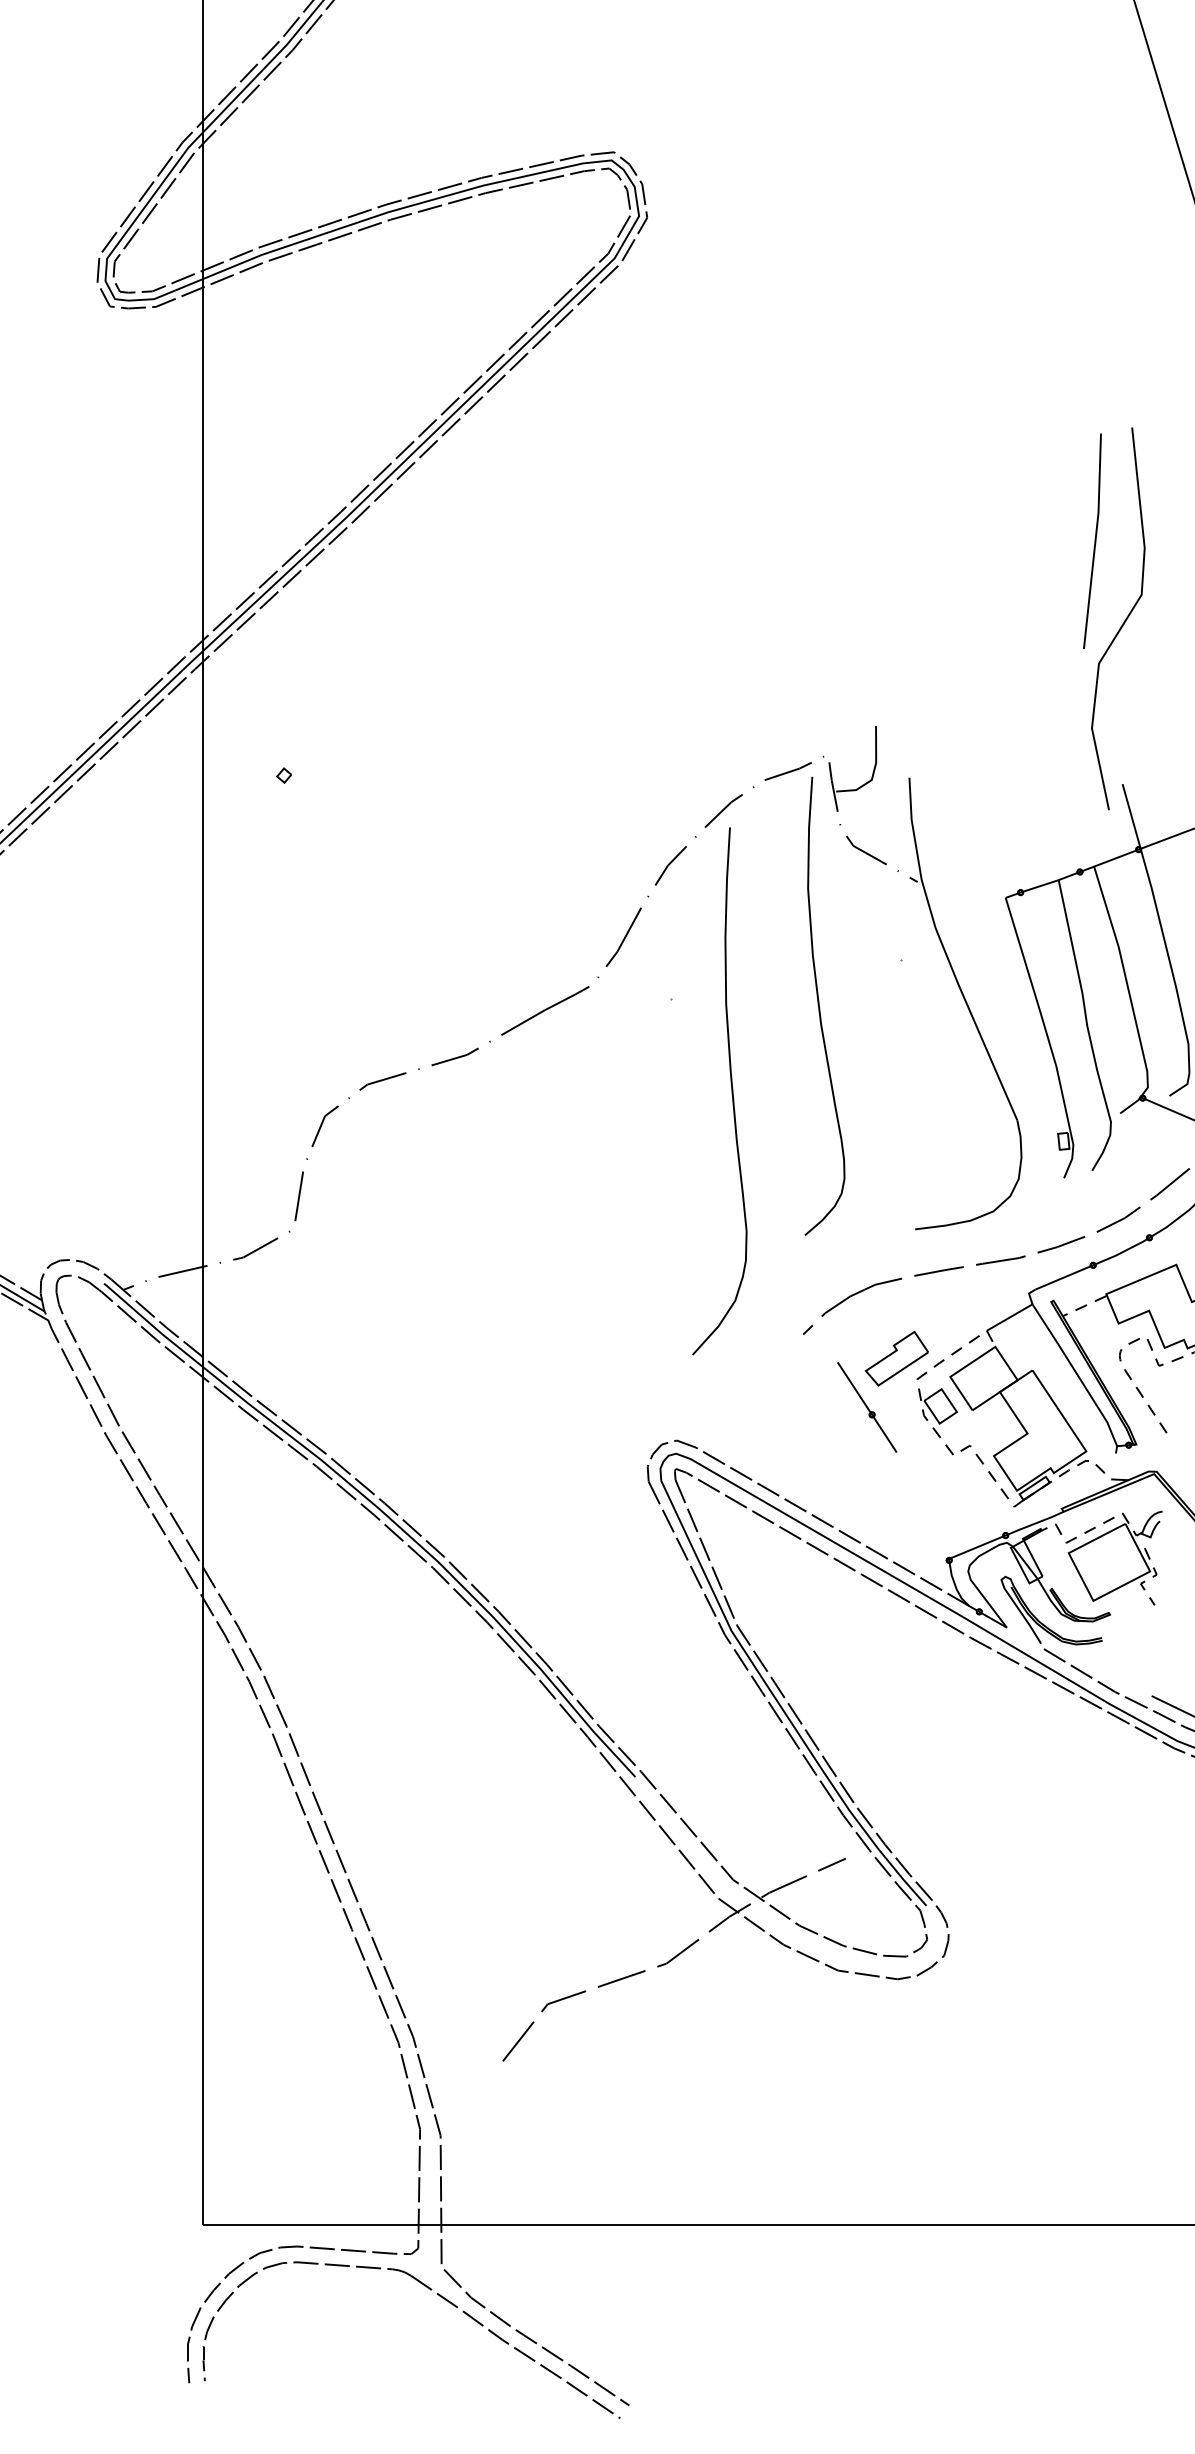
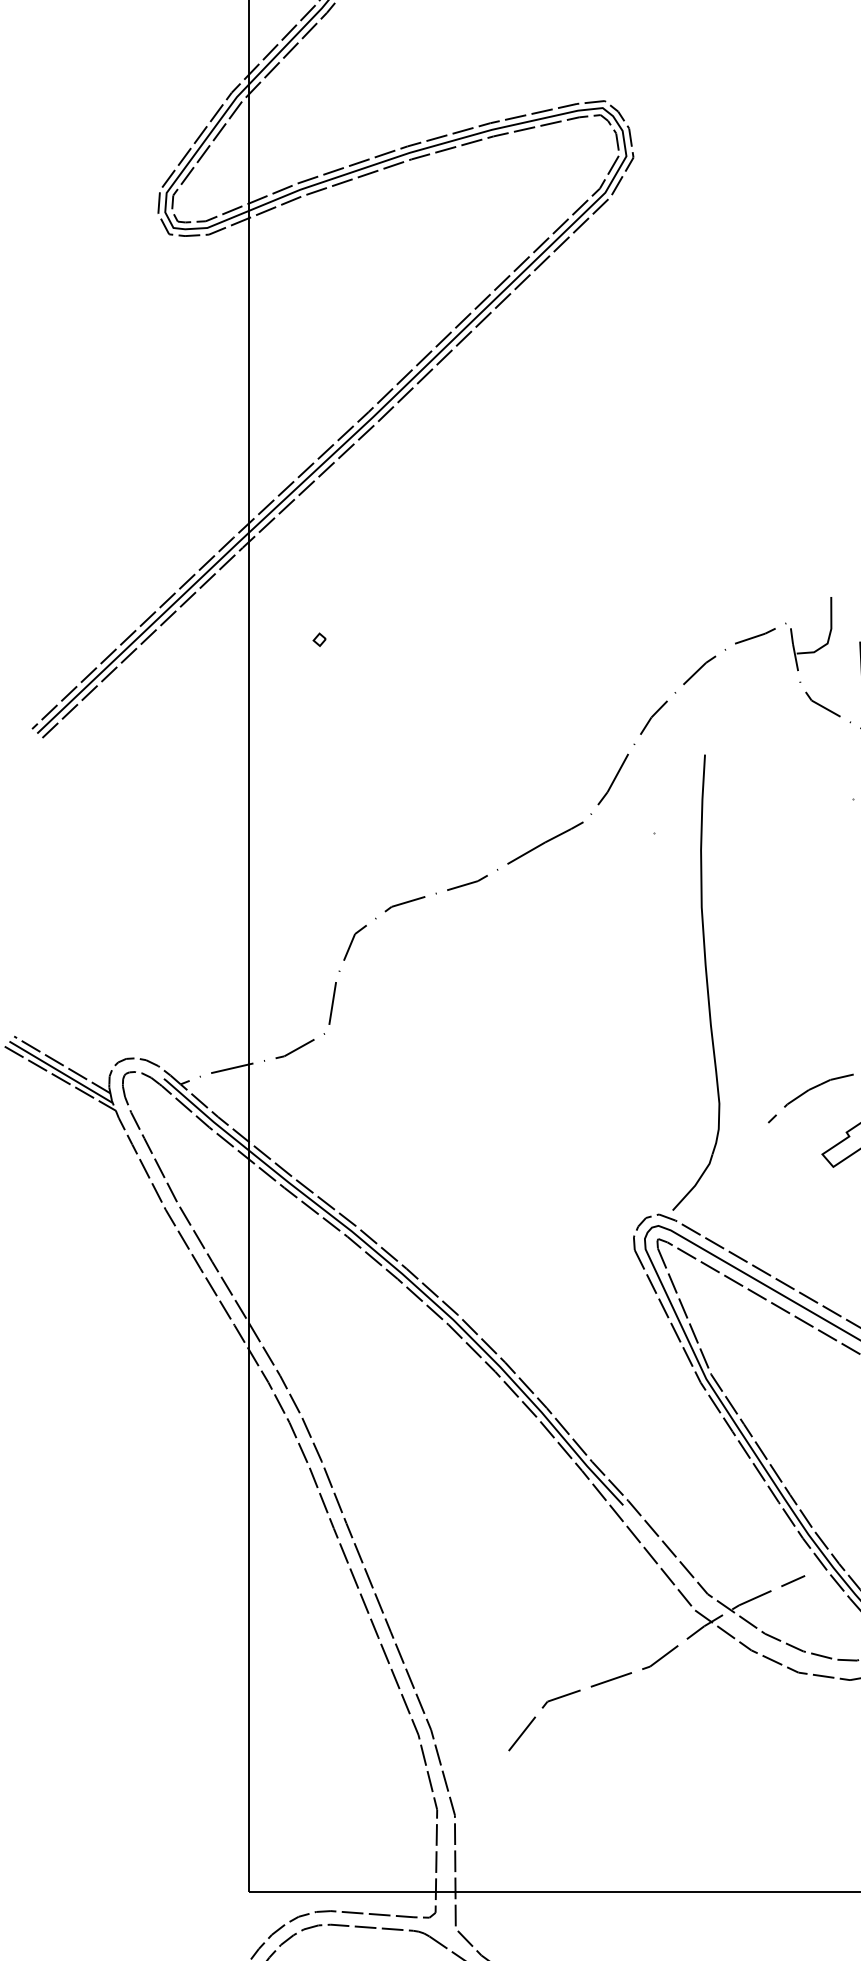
curve: (819, 1005) -> (782, 838), removed
part: (731, 1091) -> (706, 982), moved
part: (867, 1407) -> (823, 1185), removed

